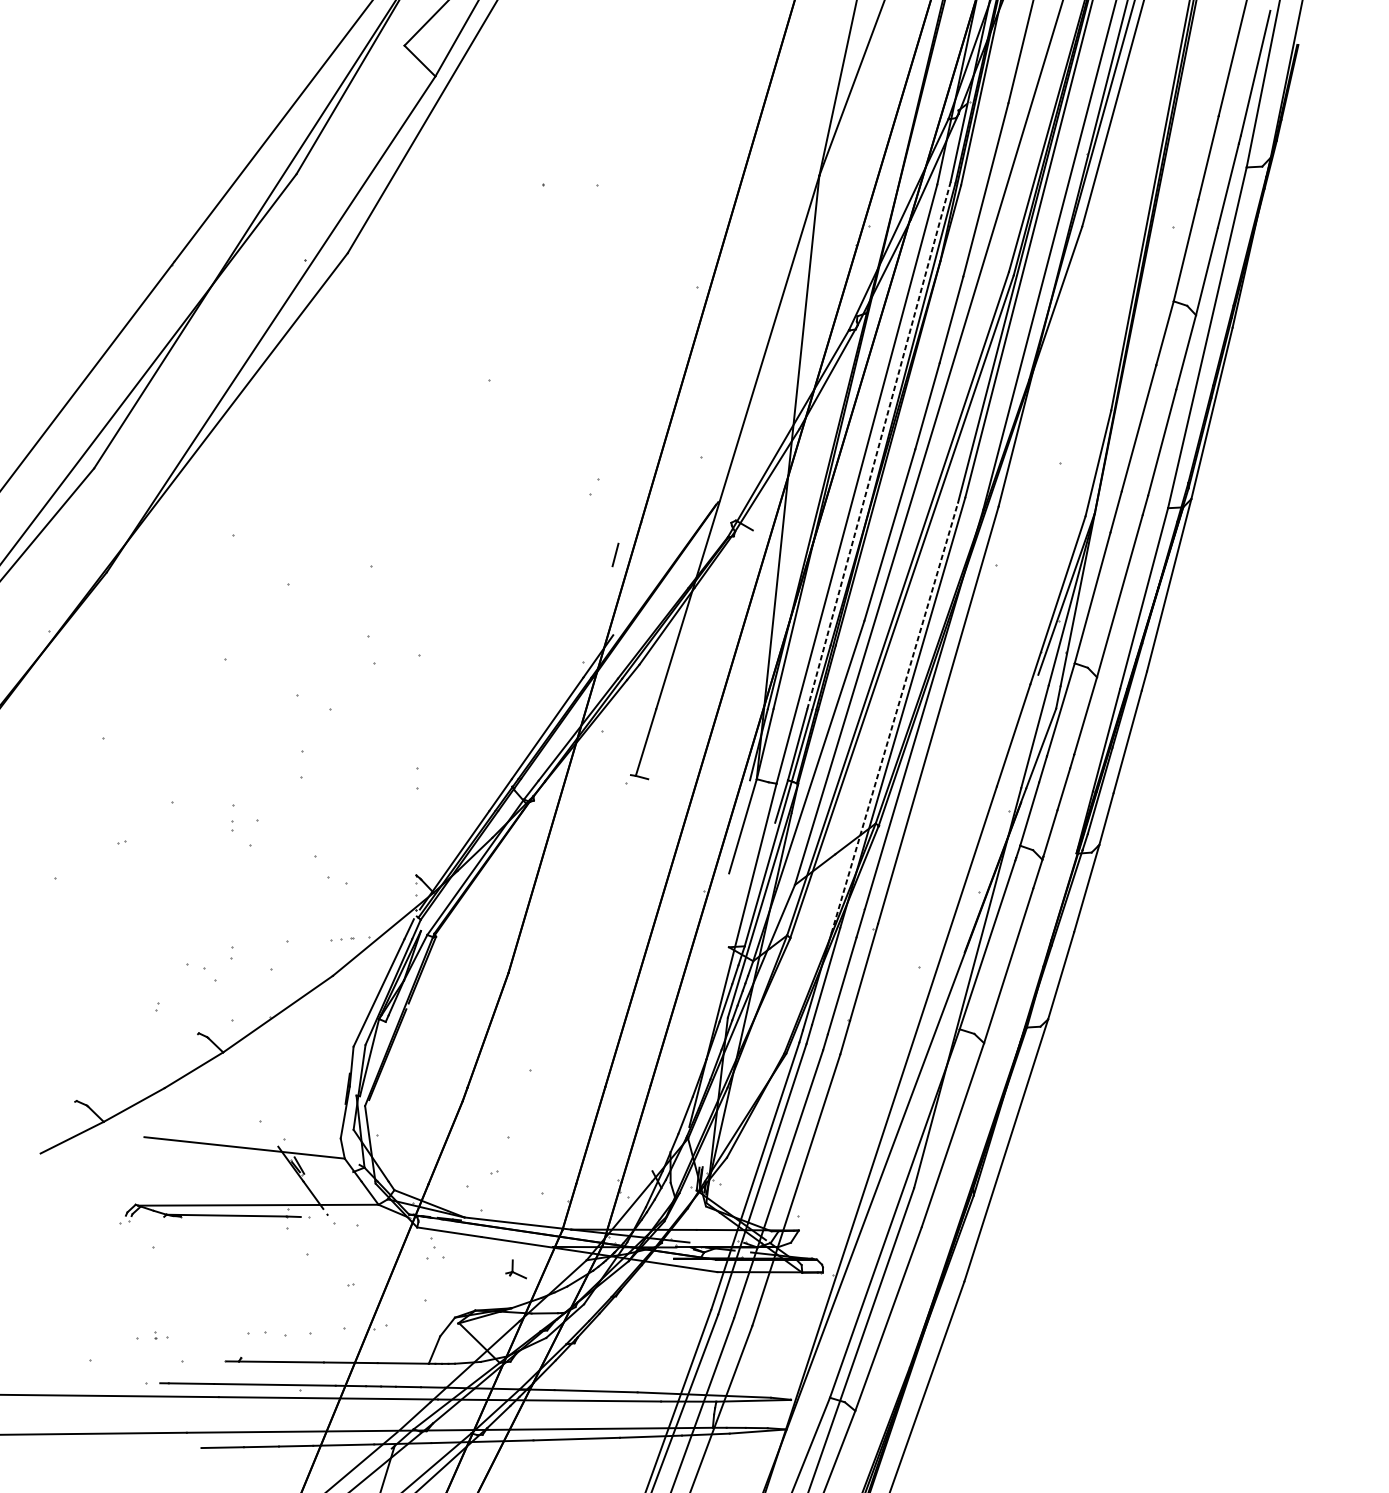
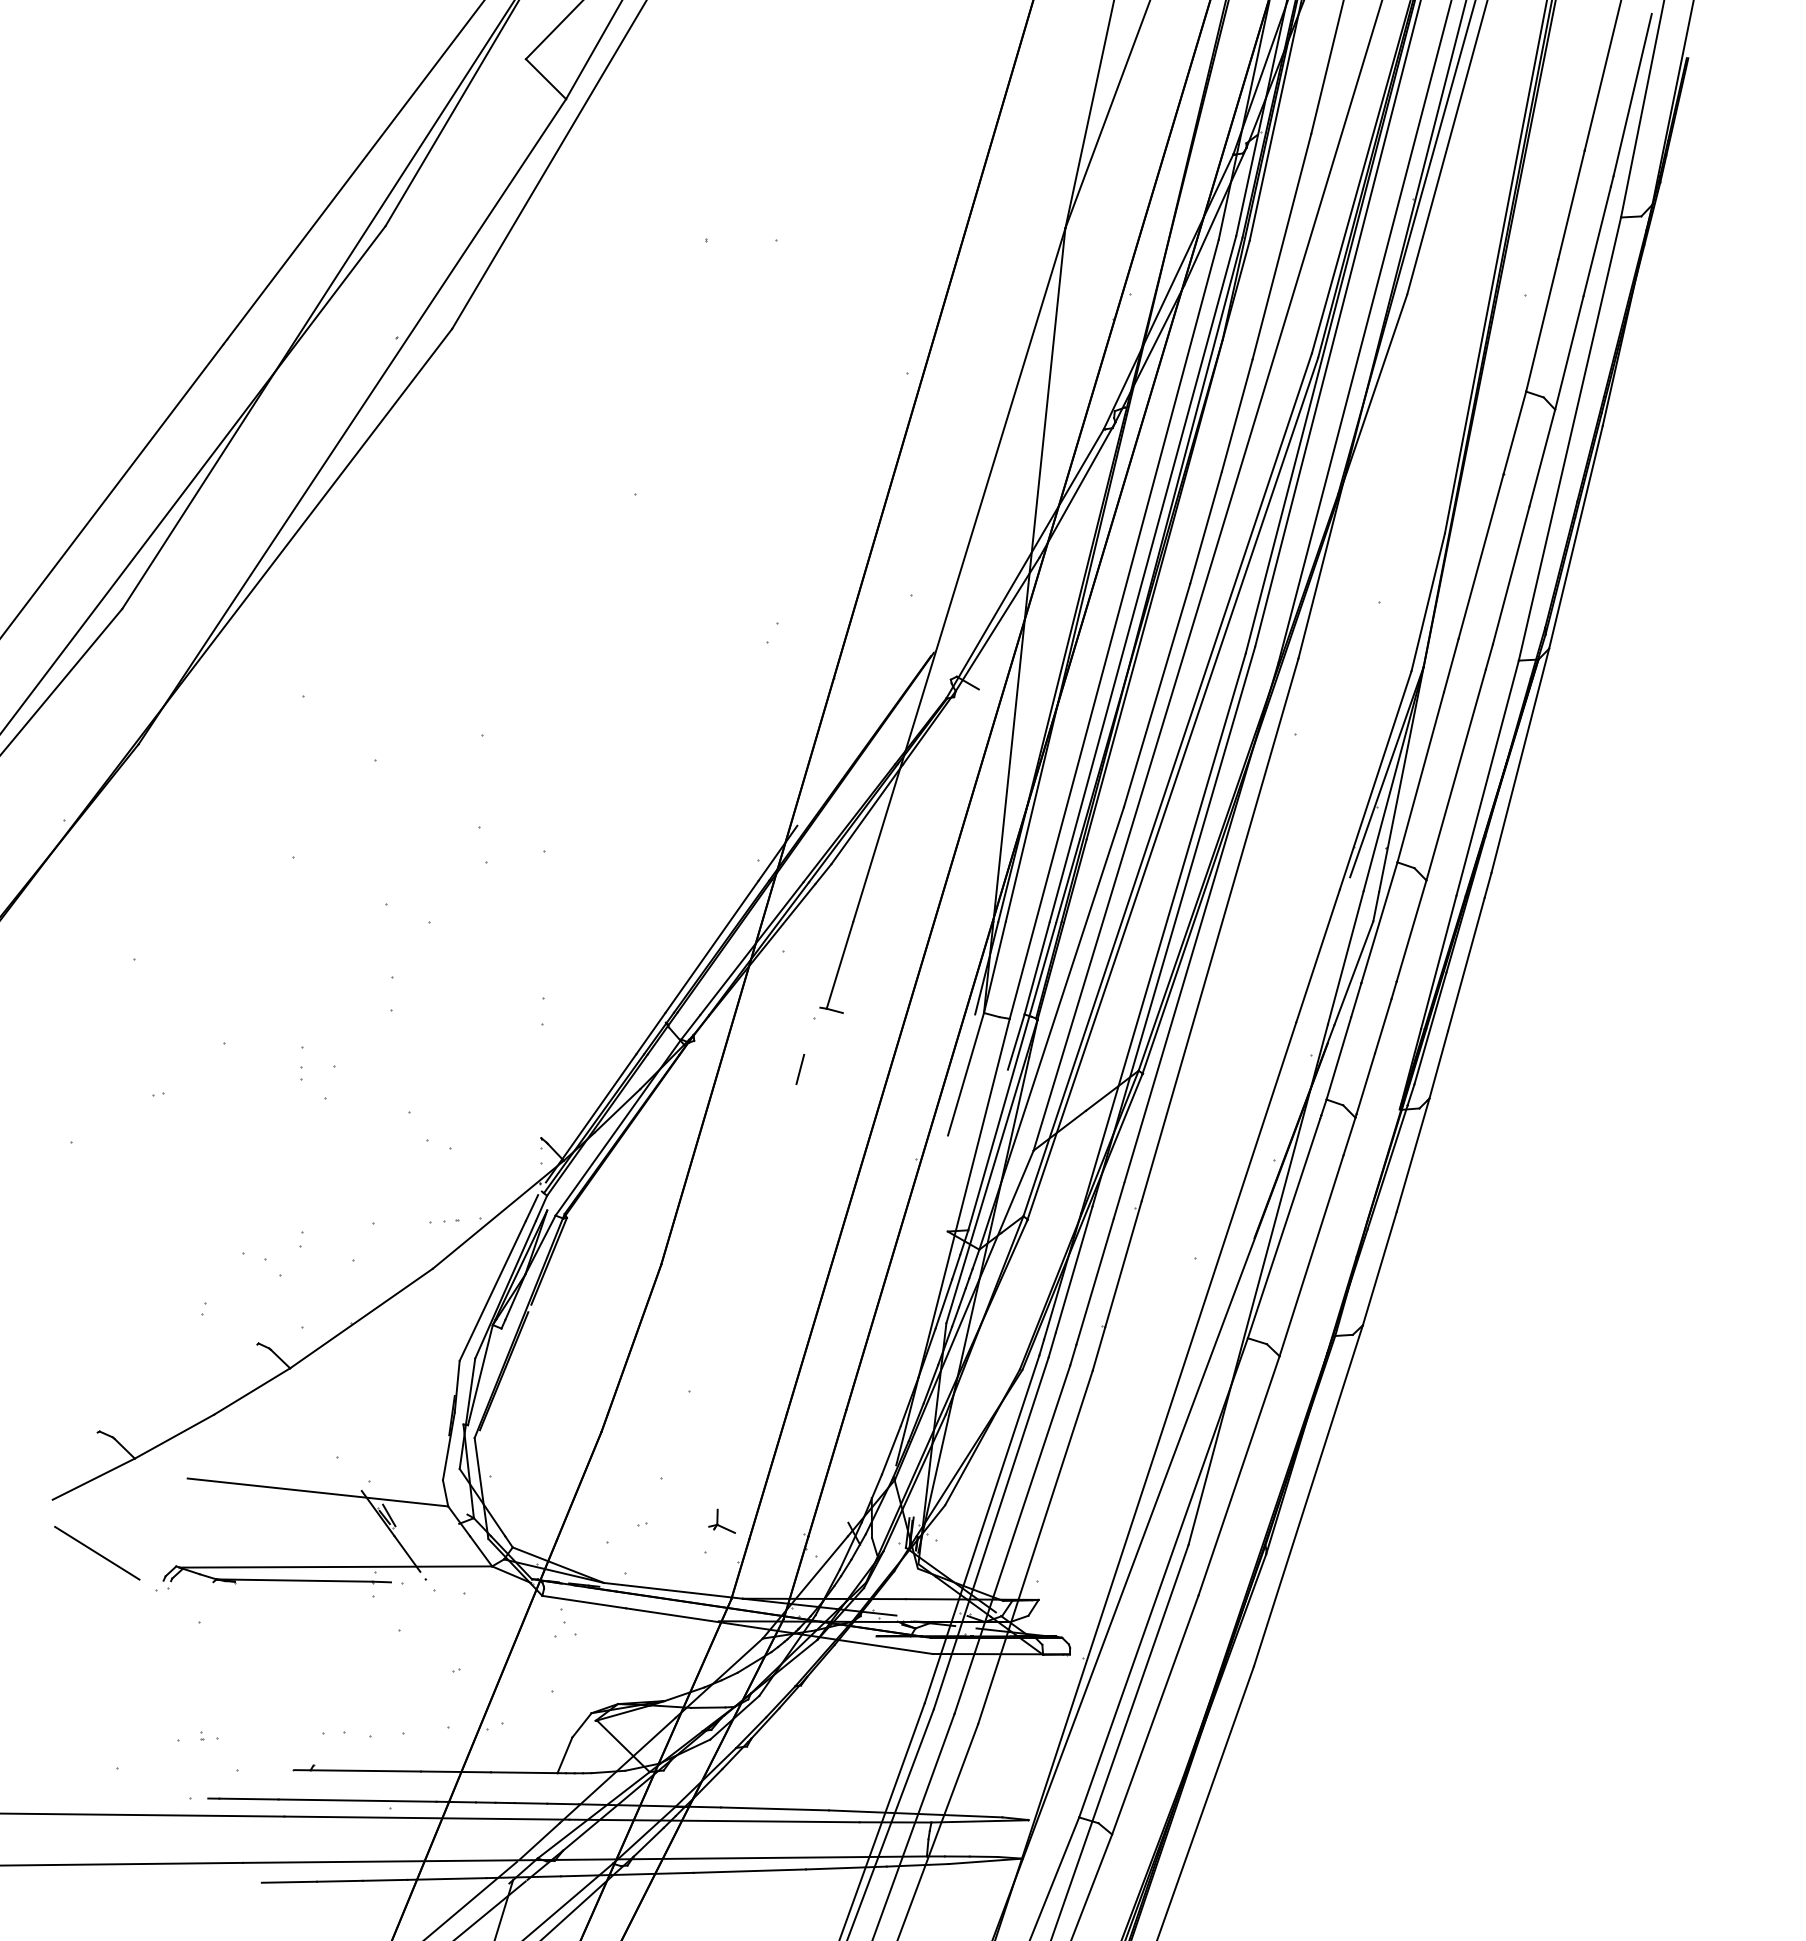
line: (878, 445) -> (1142, 579), dashed -> solid
line: (615, 555) -> (800, 1069), moved
line: (894, 718) -> (1163, 933), dashed -> solid
line: (75, 1194) -> (97, 1552), added
part: (515, 1268) -> (721, 1520), moved

